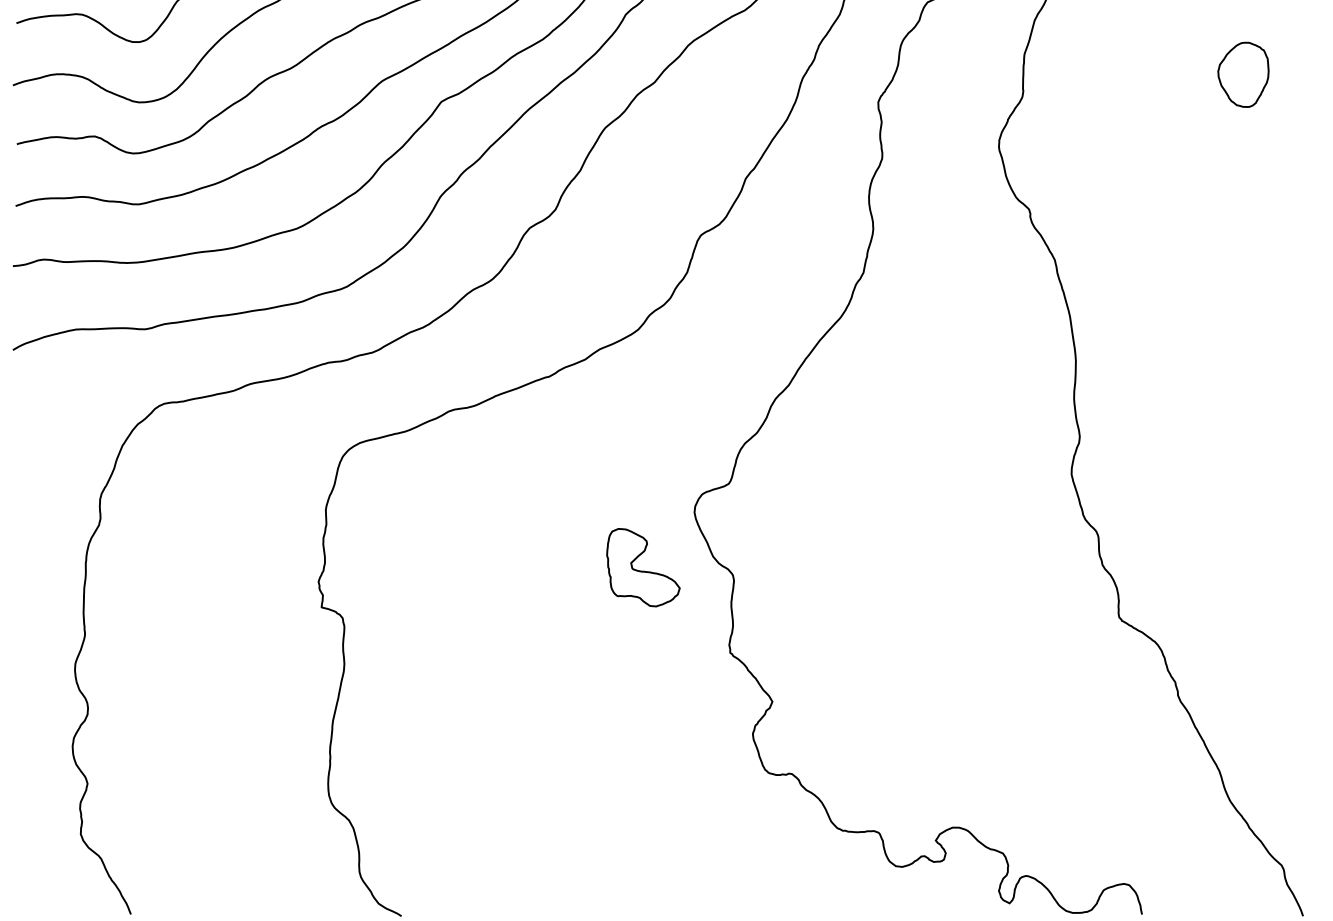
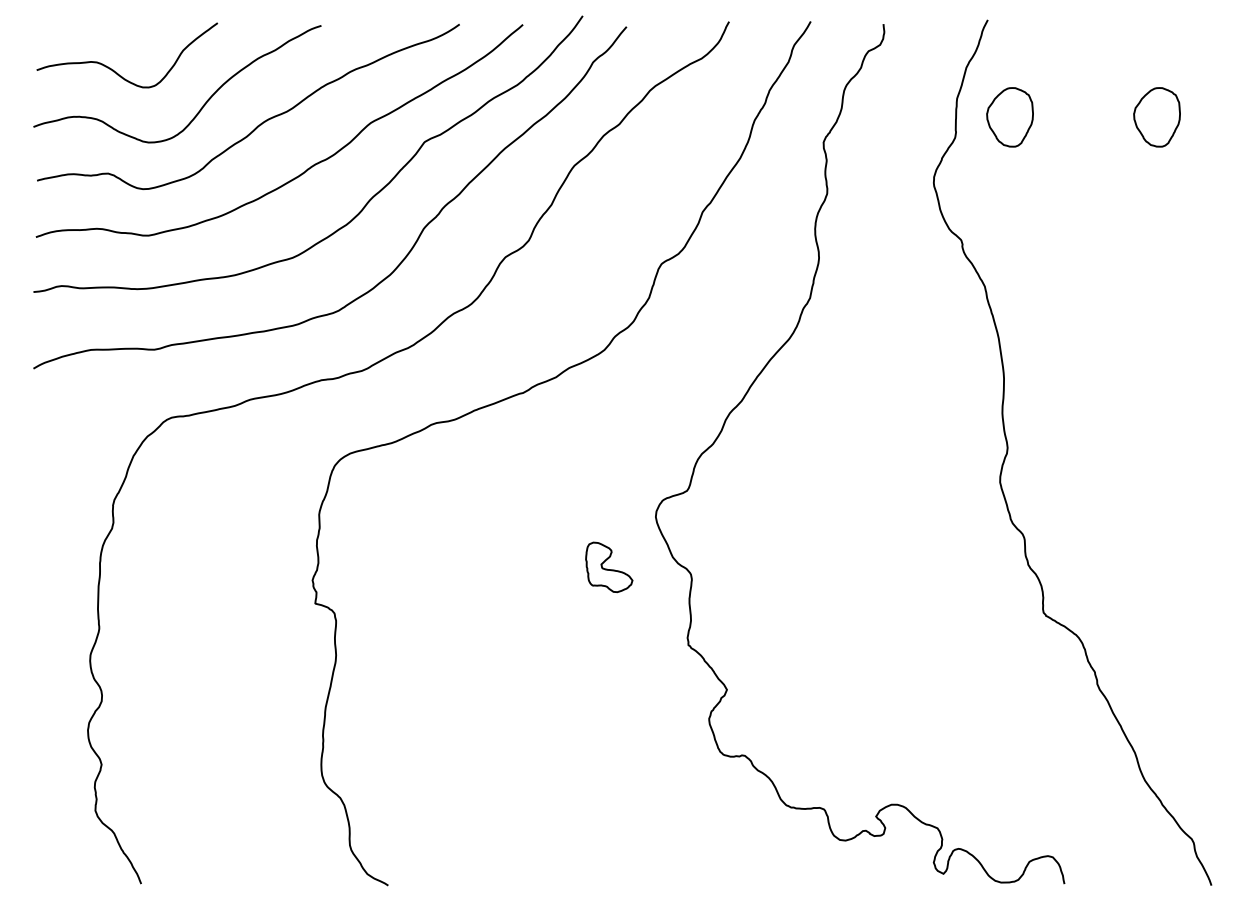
part: (1081, 74) -> (1009, 117), added
part: (643, 567) -> (609, 567), size x0.7

